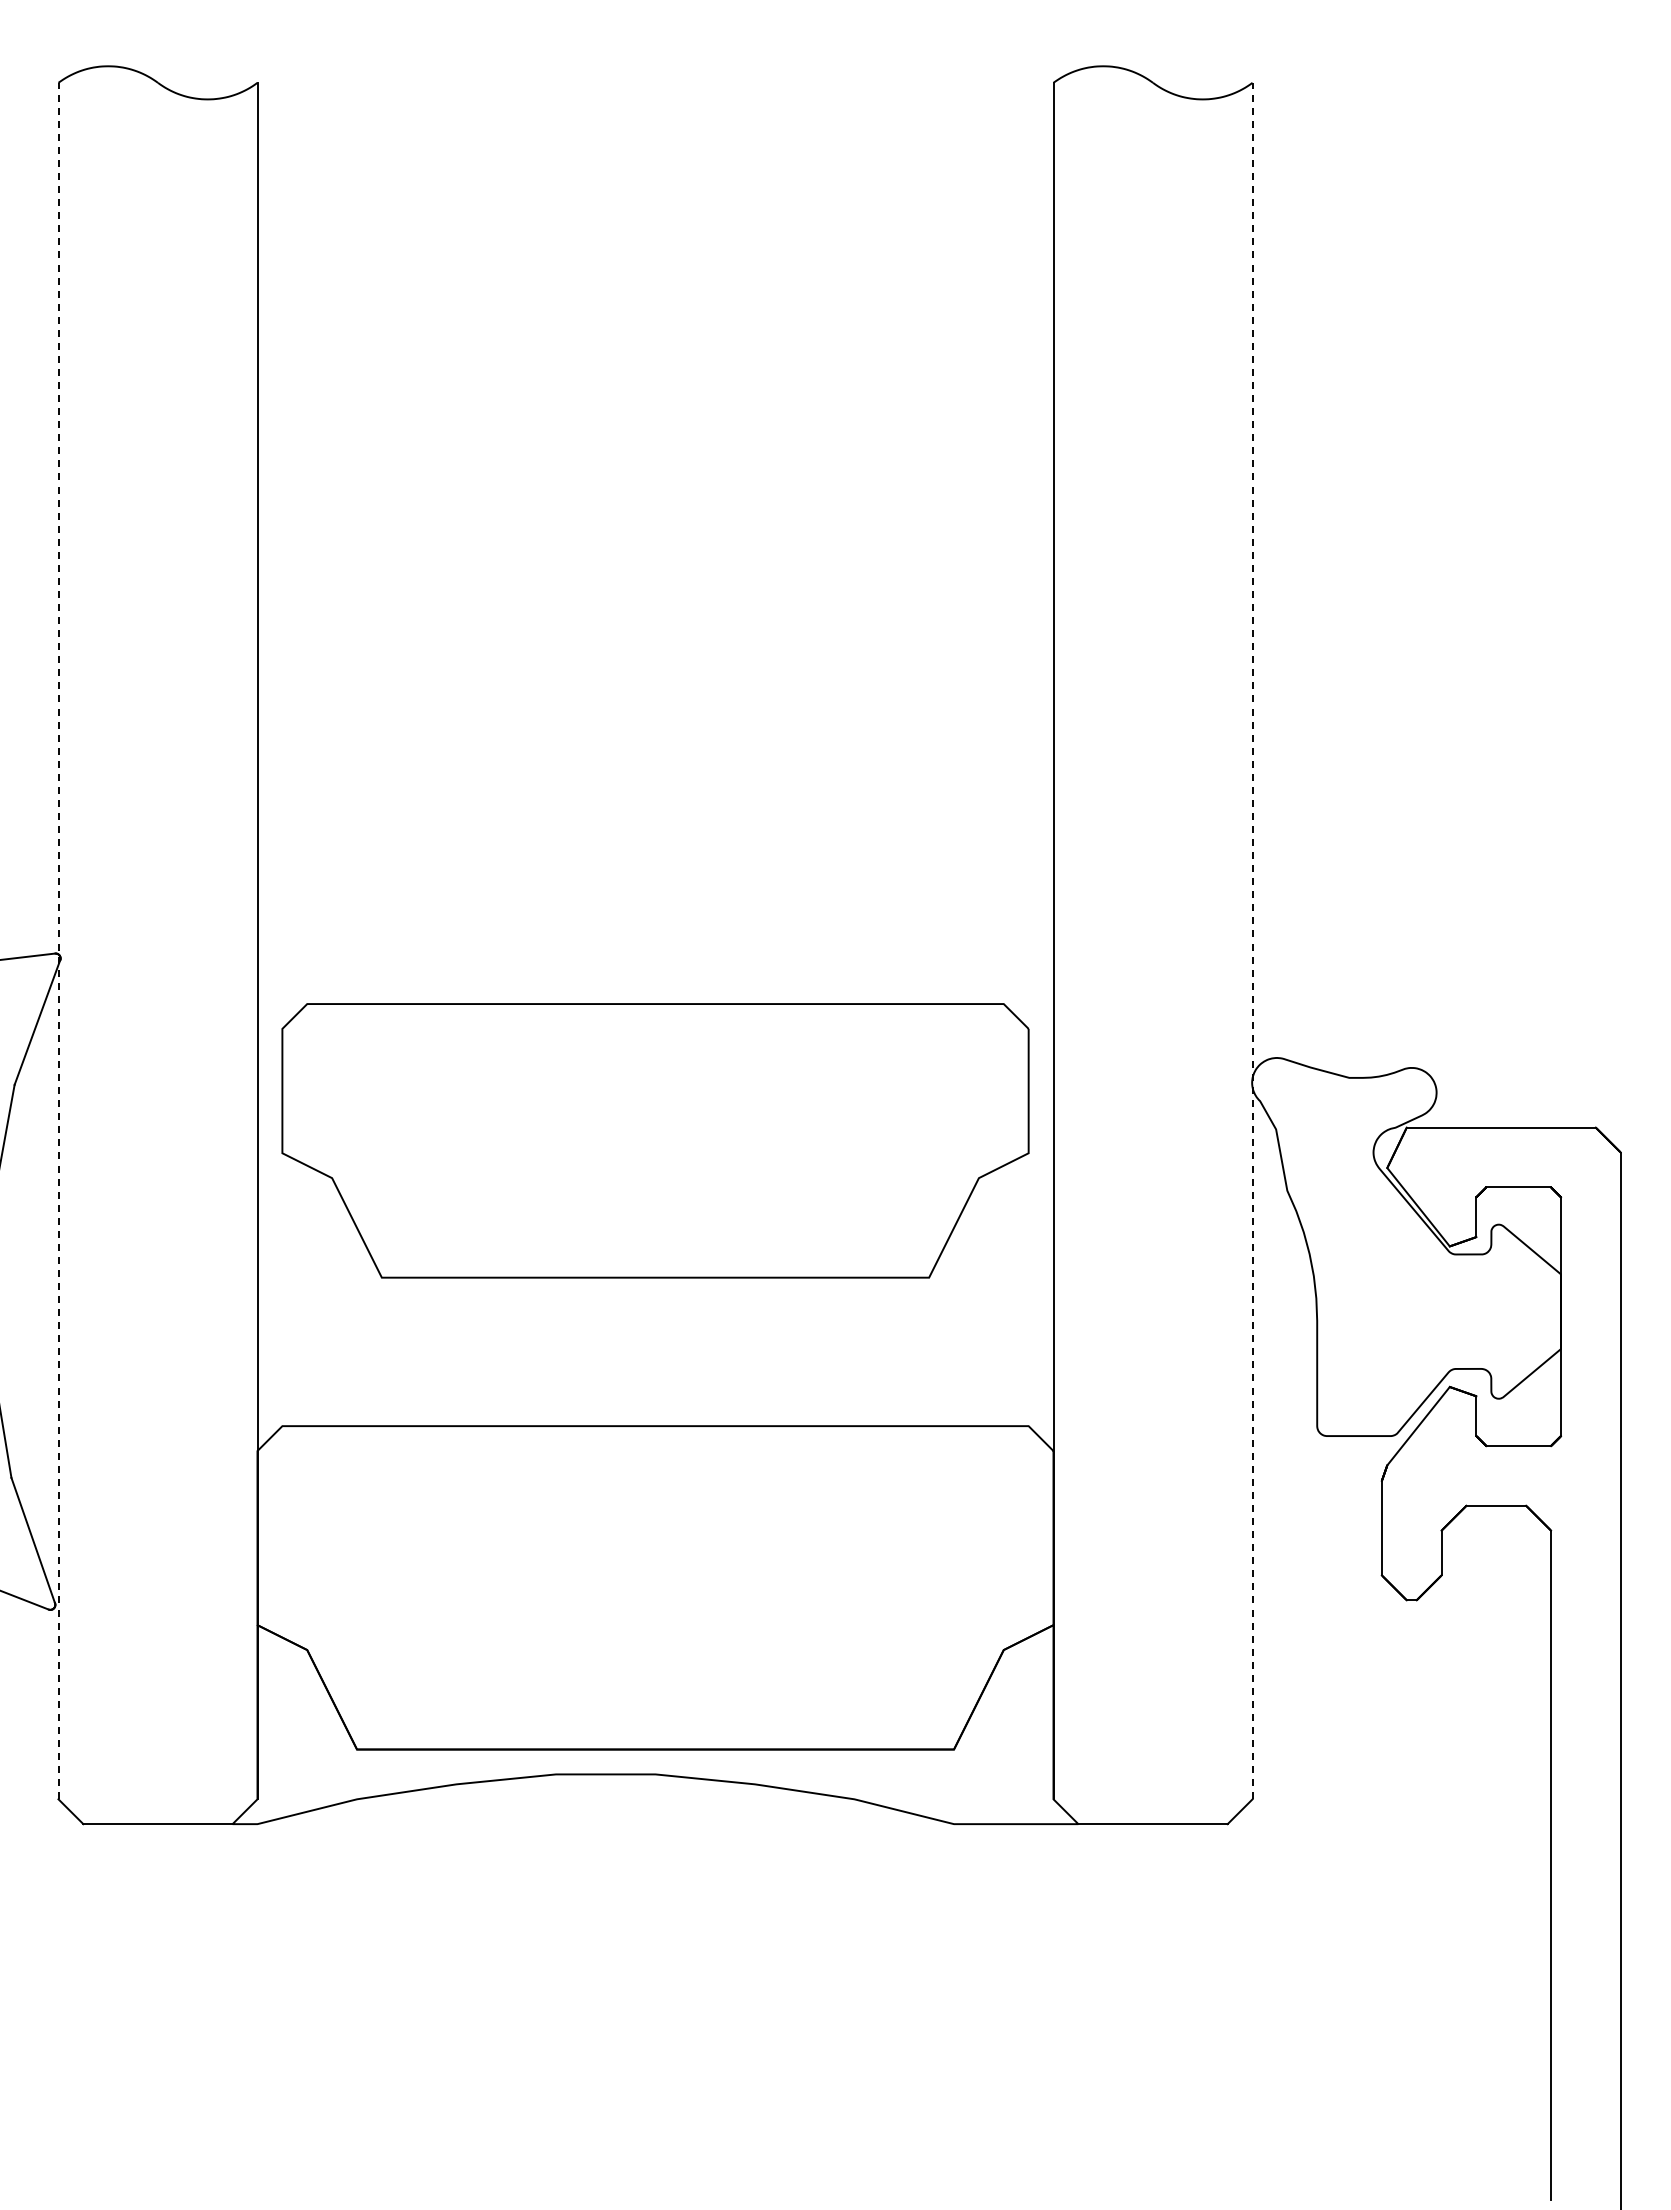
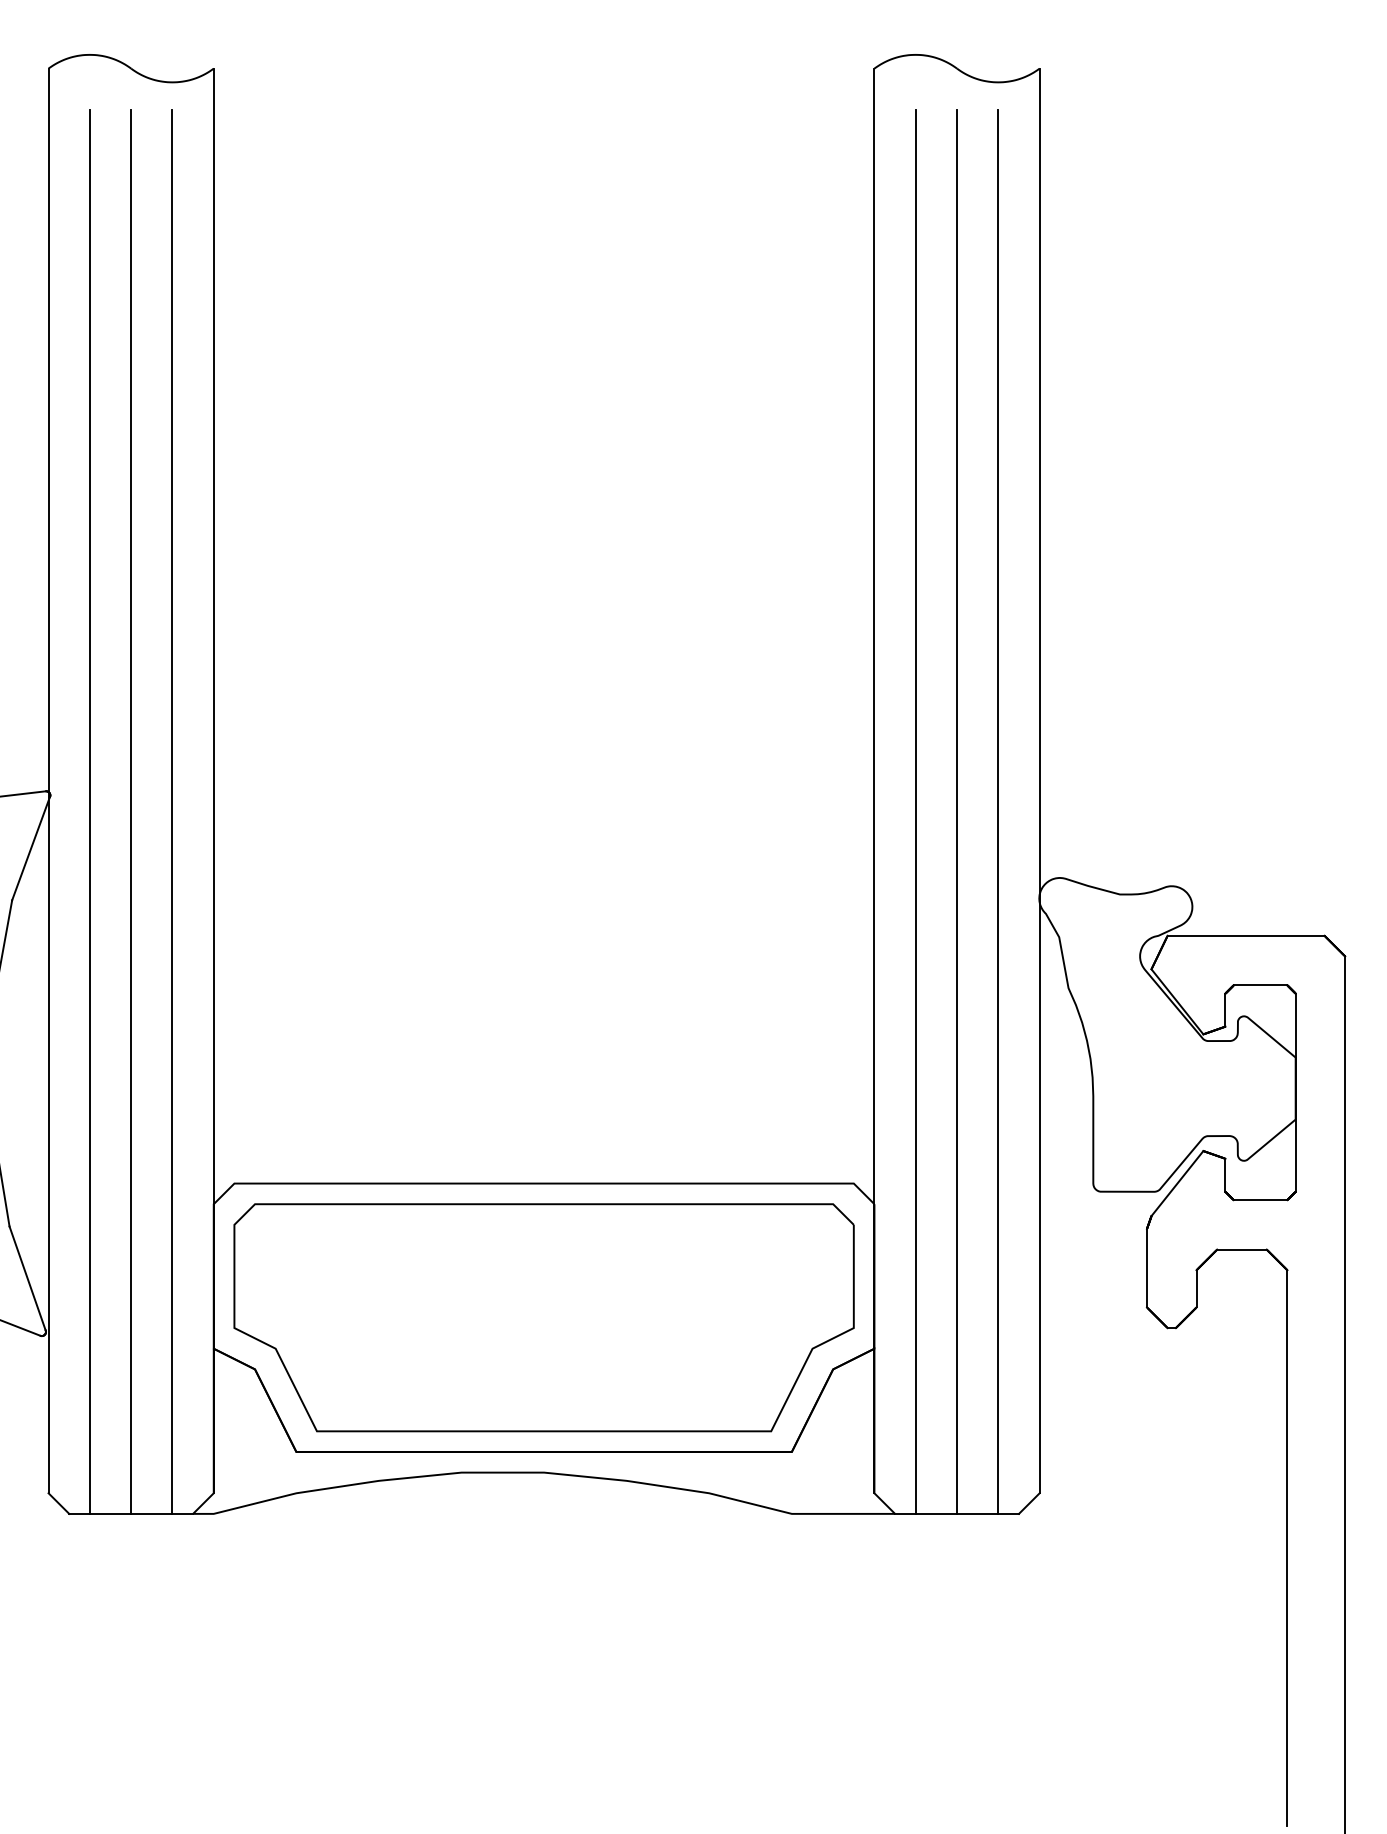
line: (58, 940) -> (48, 780), dashed -> solid
line: (1252, 940) -> (1039, 780), dashed -> solid
line: (108, 978) -> (90, 812), added
line: (157, 978) -> (130, 812), added
line: (207, 978) -> (172, 812), added
line: (1103, 978) -> (915, 812), added
line: (1153, 978) -> (957, 812), added
line: (1202, 978) -> (998, 812), added
part: (655, 1140) -> (544, 1317), moved

